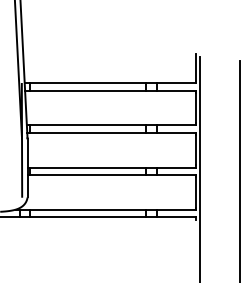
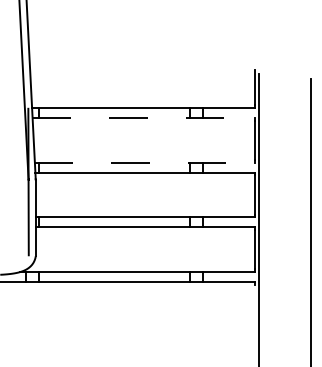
line: (111, 90) -> (144, 117), solid -> dashed
line: (111, 125) -> (144, 162), solid -> dashed

